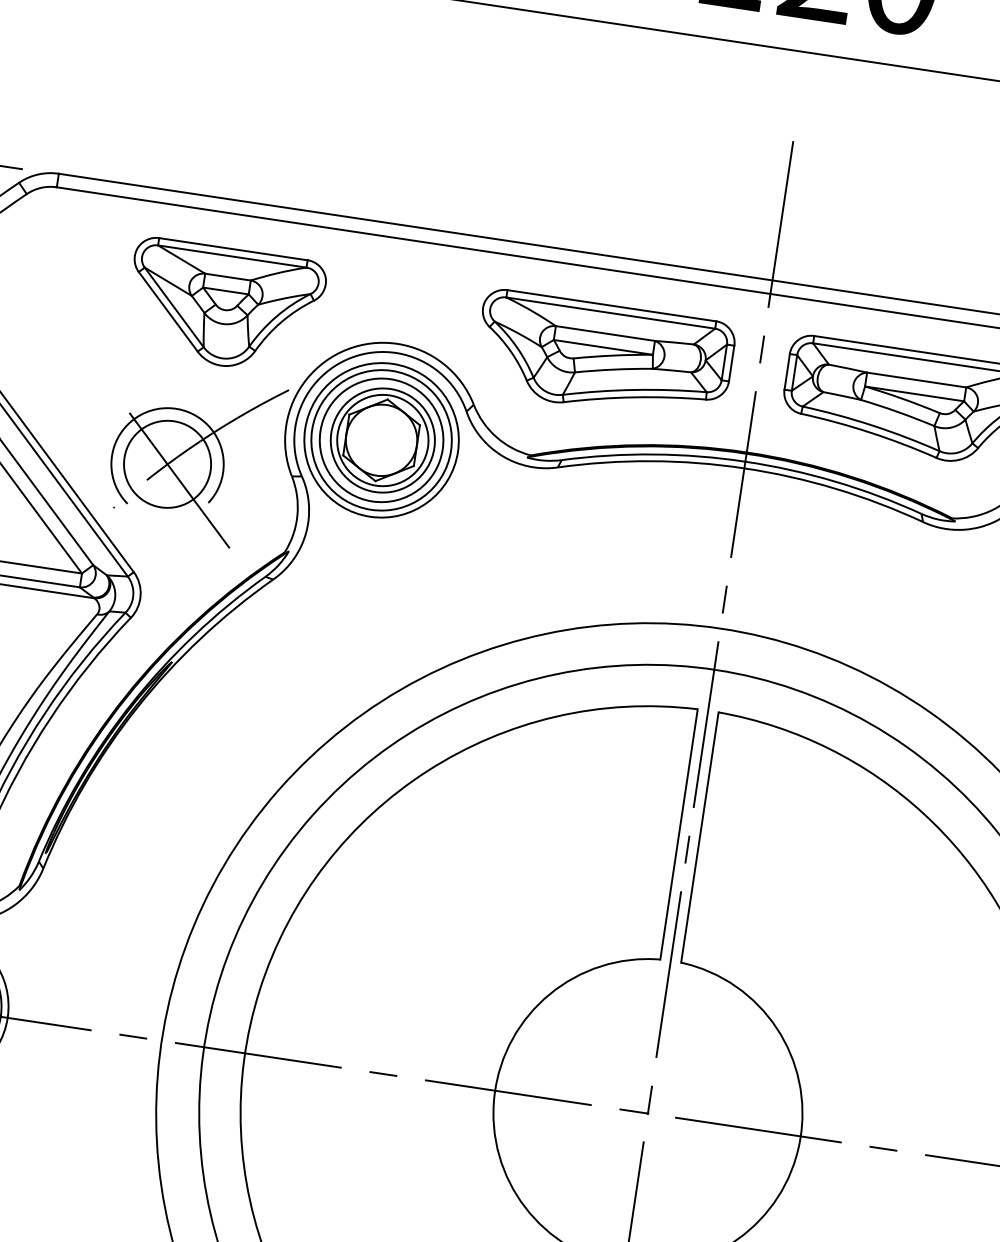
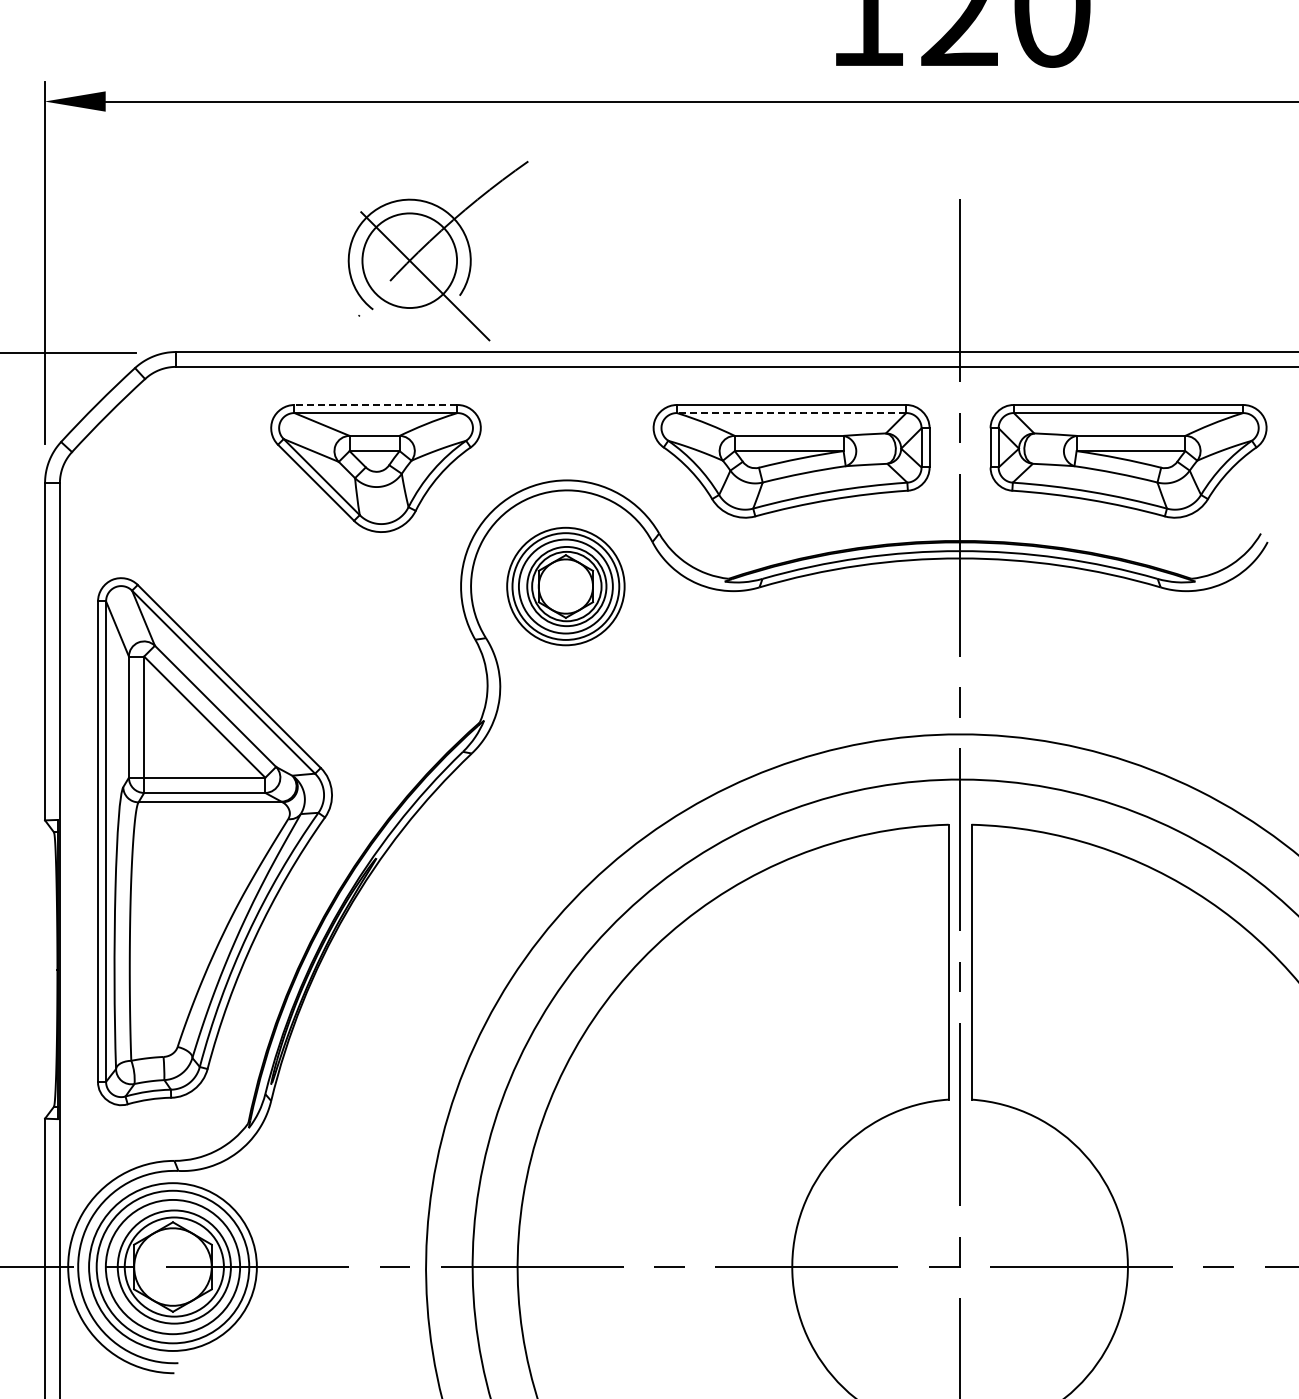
line: (232, 249) -> (375, 405), solid -> dashed
line: (610, 313) -> (791, 413), solid -> dashed
part: (381, 440) -> (565, 586), size x0.7
part: (194, 458) -> (437, 250), moved

